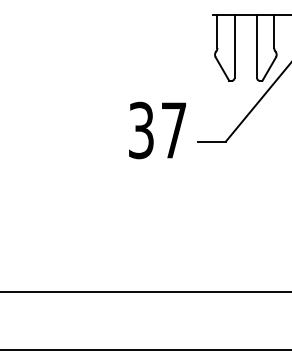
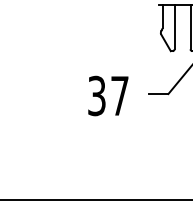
text: (157, 130) -> (108, 96), moved

